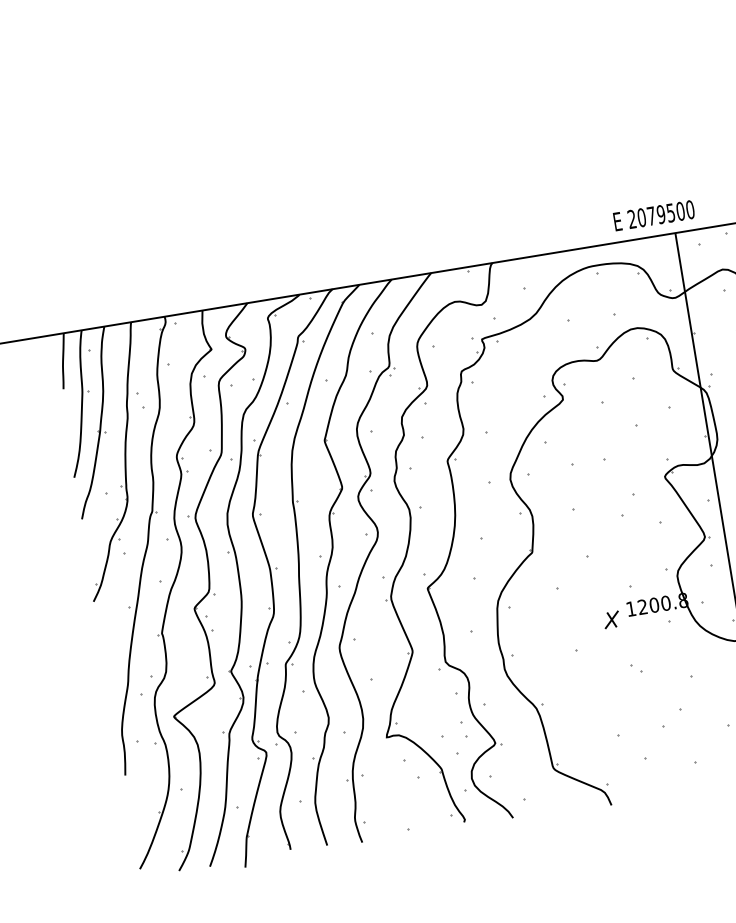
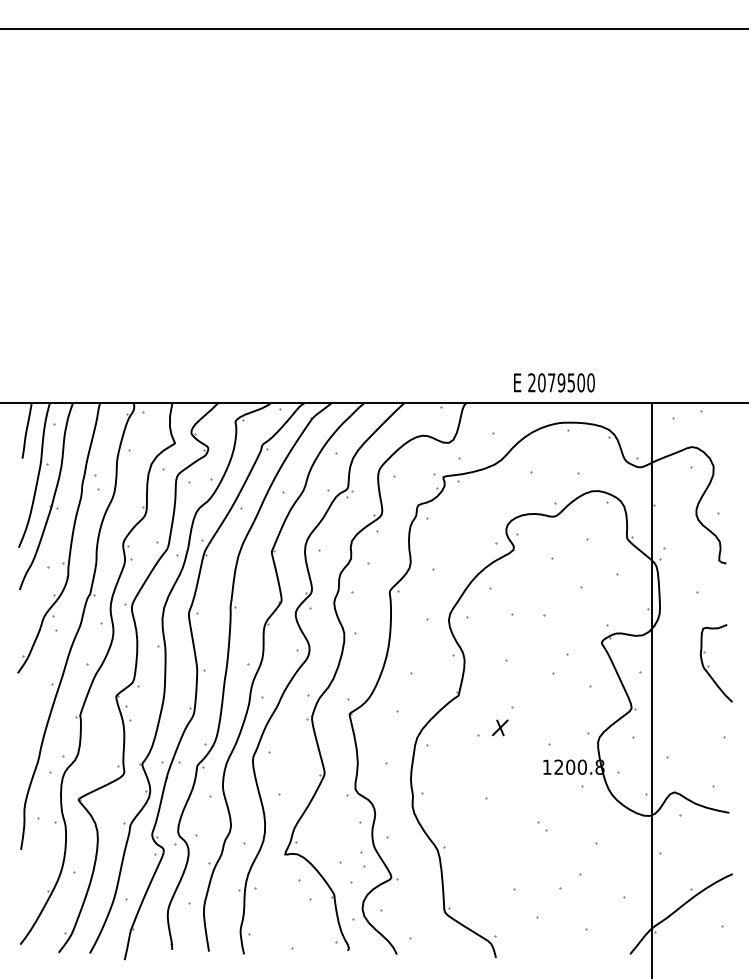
text: (654, 215) -> (554, 382), moved
part: (611, 619) -> (500, 727), moved

